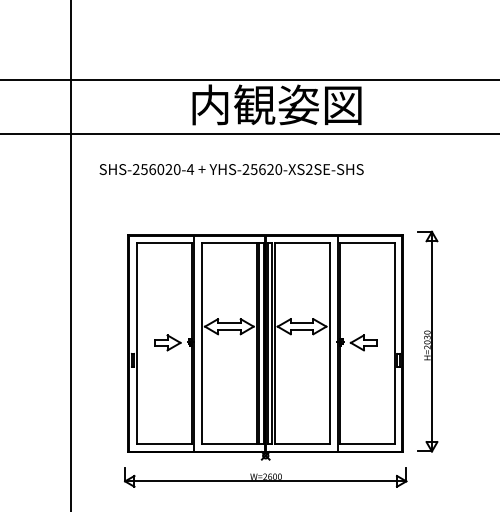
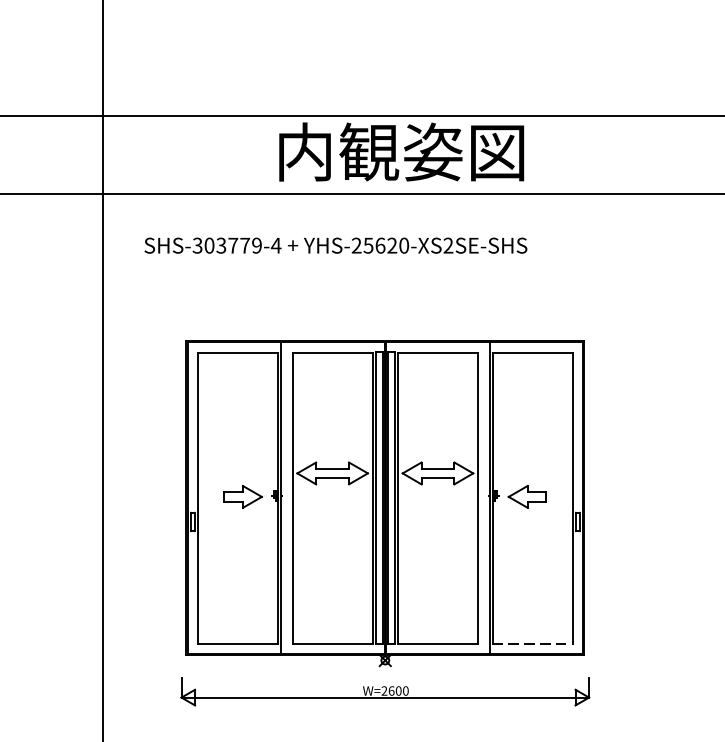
text: (156, 169) -> (227, 245), SHS-256020-4 -> SHS-303779-4
part: (427, 341) -> (619, 494), removed
line: (367, 444) -> (532, 644), solid -> dashed

